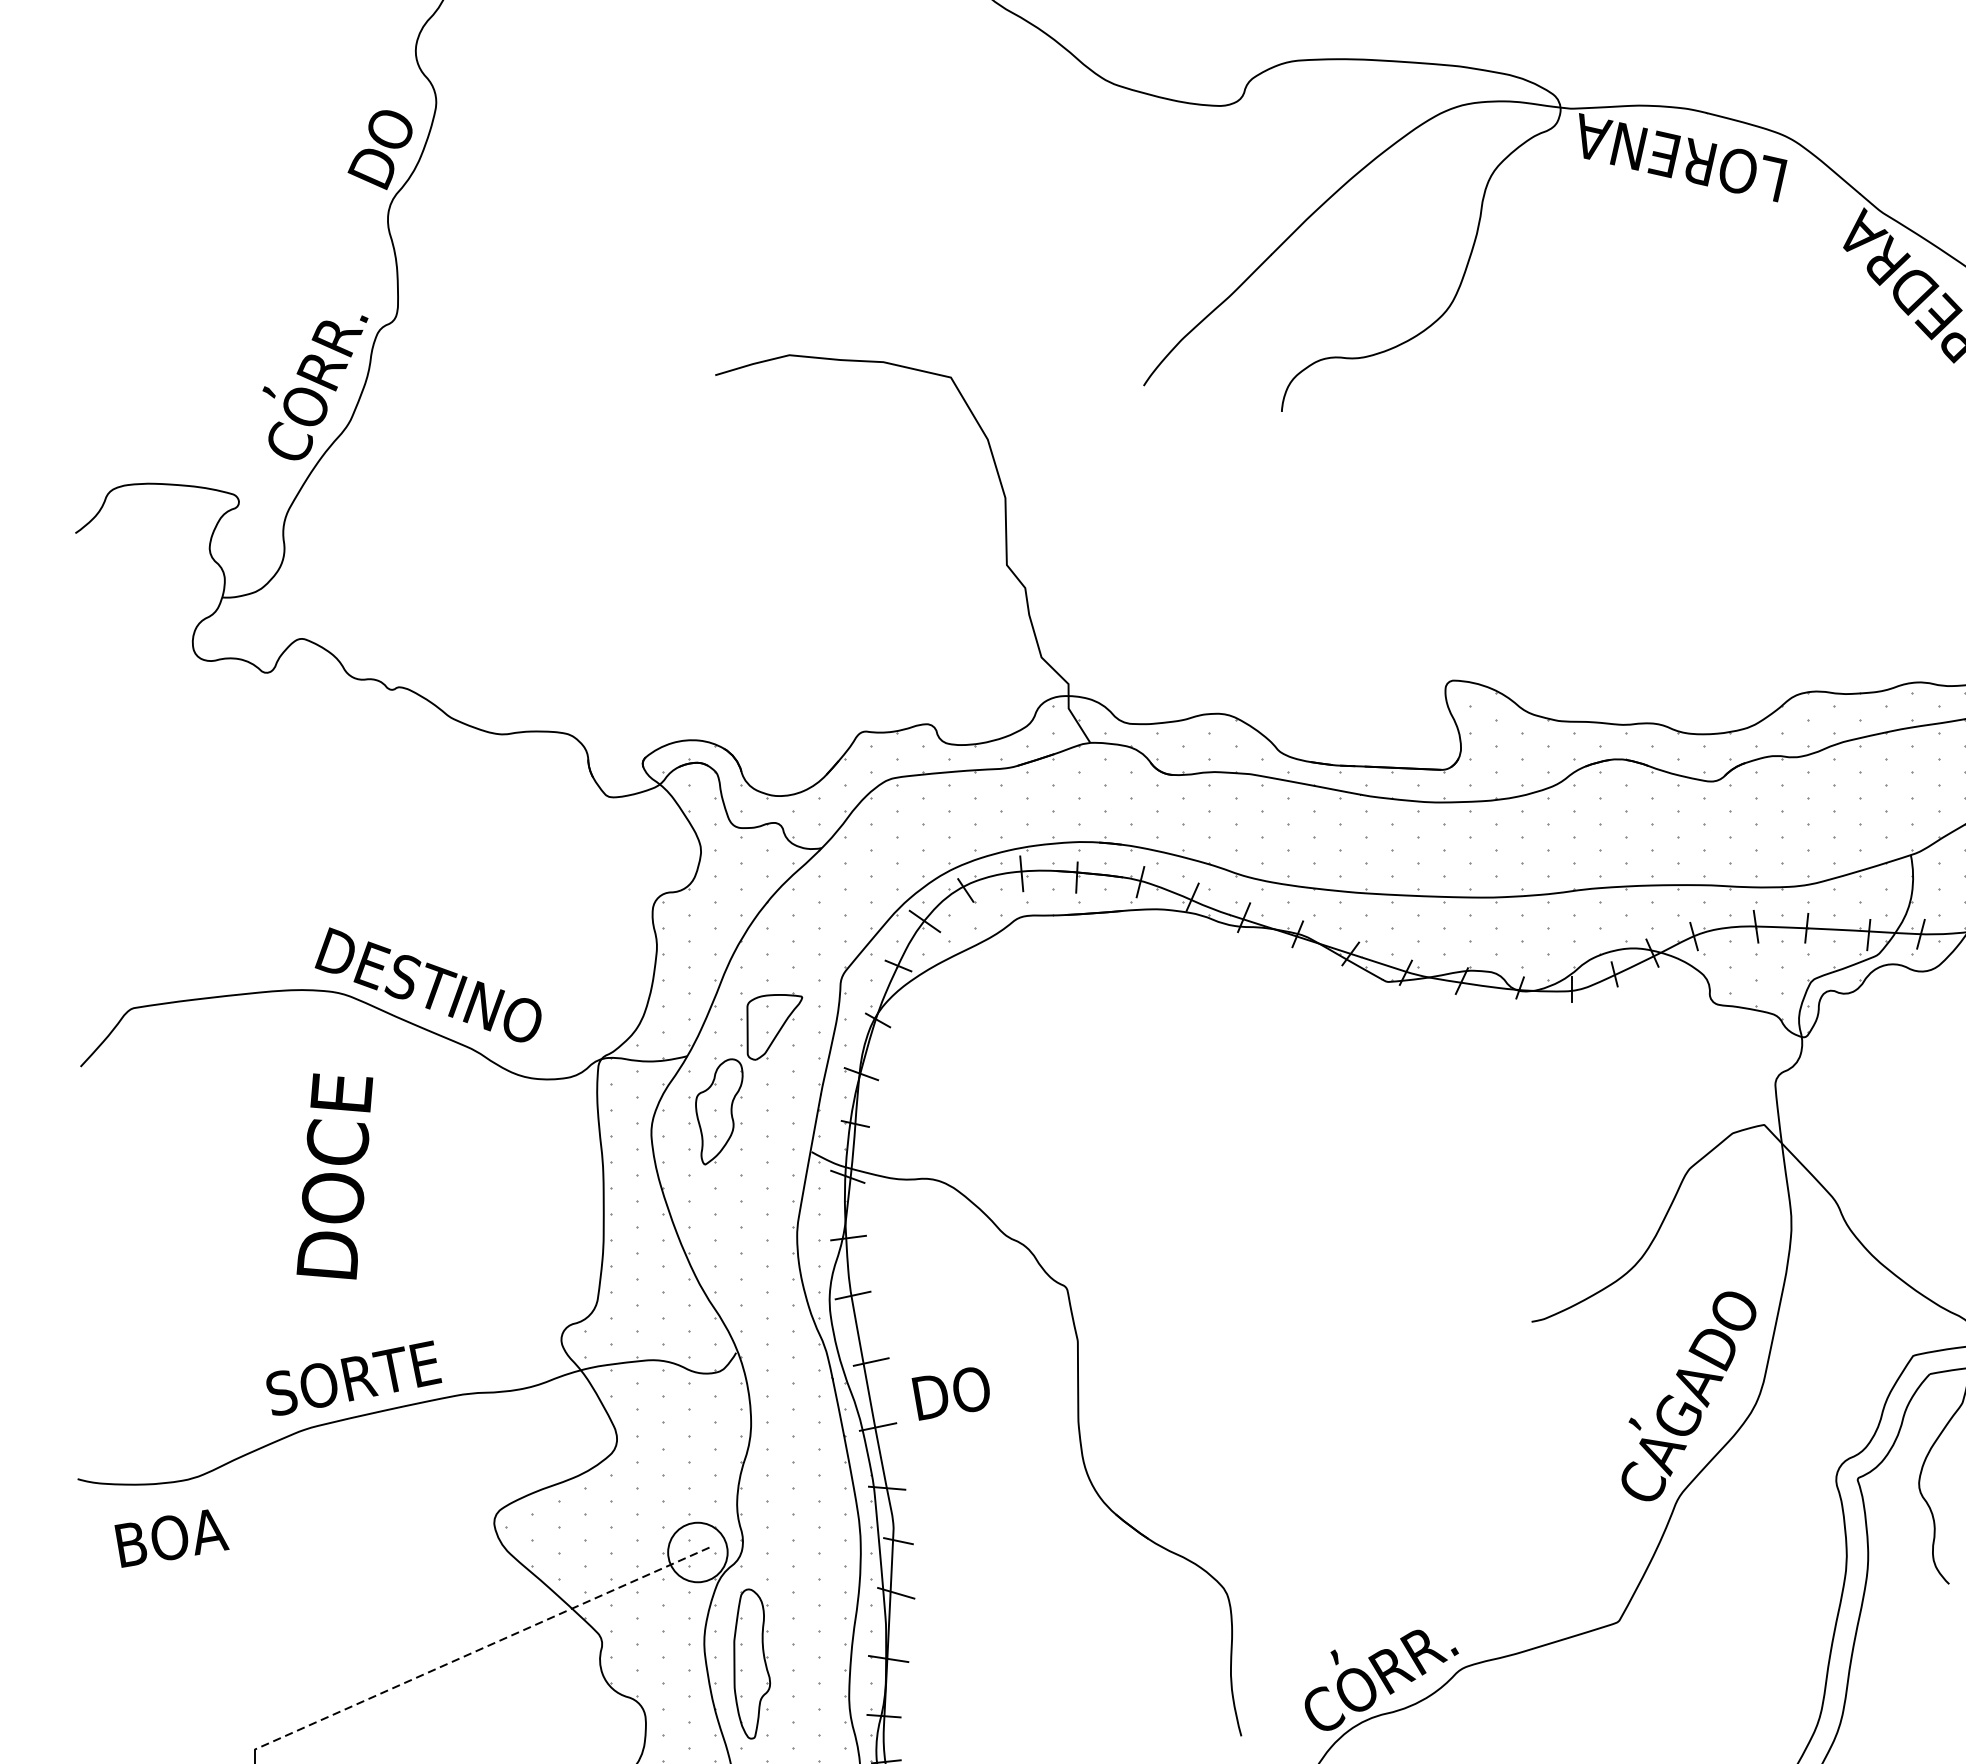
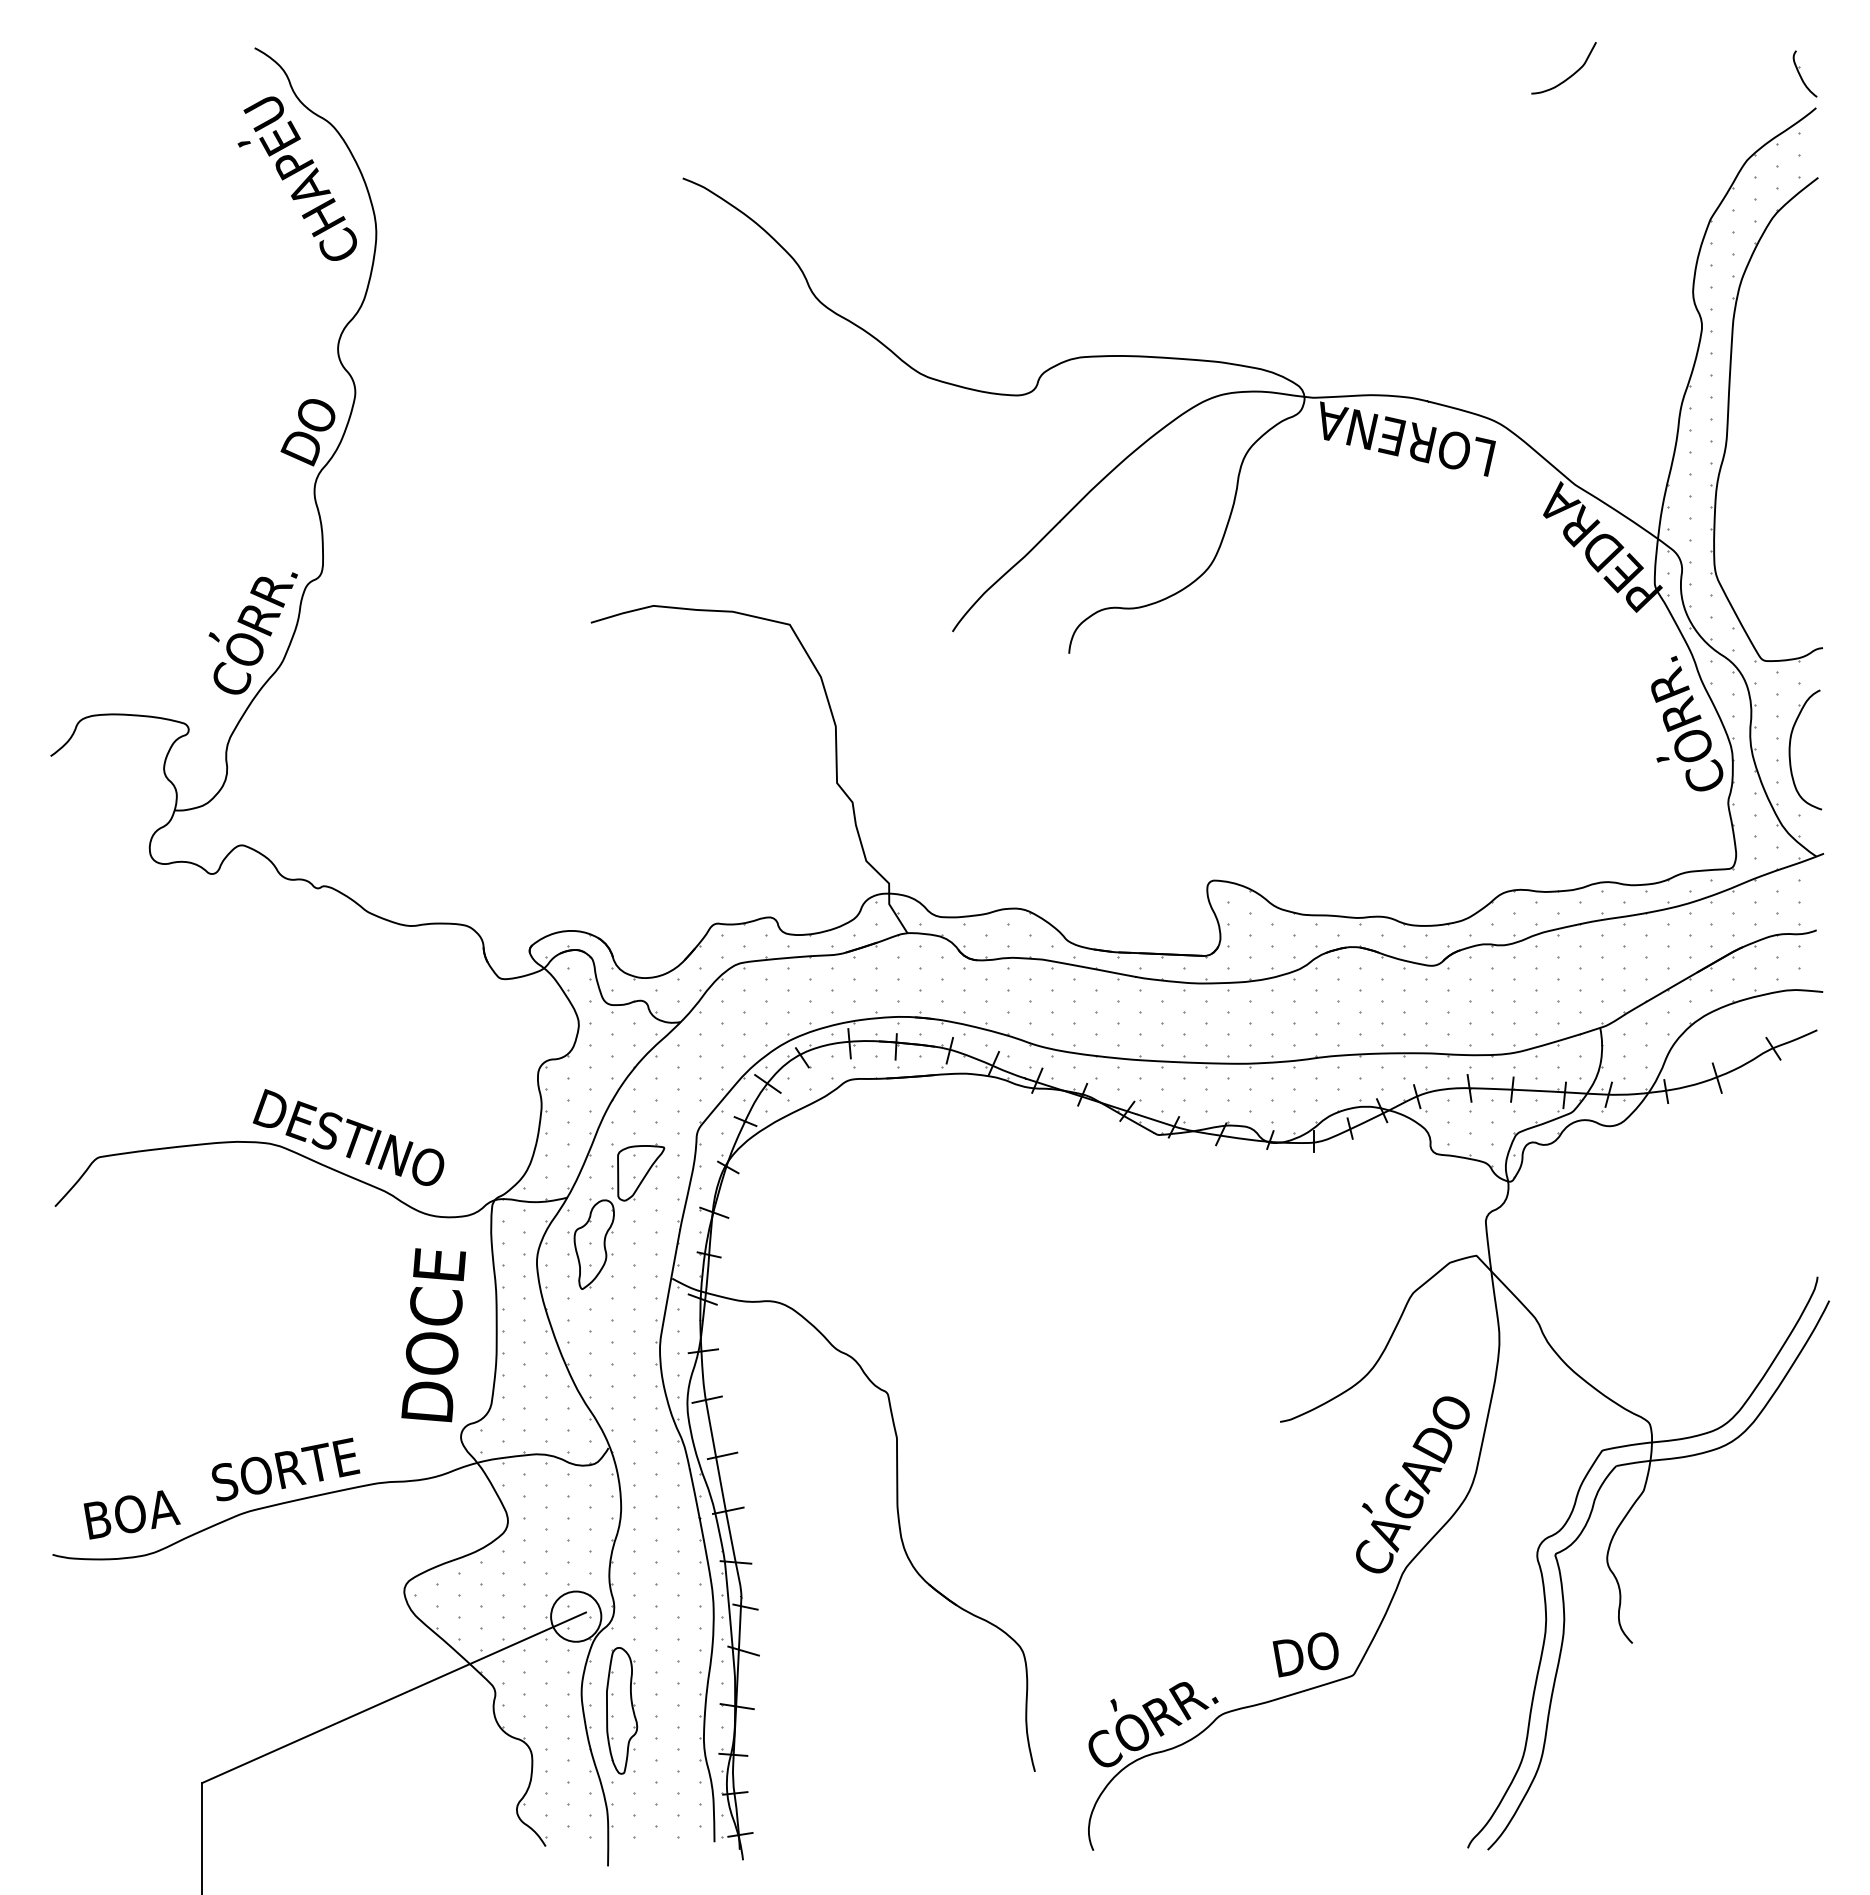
text: (334, 1176) -> (433, 1335), moved
text: (950, 1393) -> (1305, 1654), moved
text: (171, 1538) -> (131, 1514), moved
line: (482, 1648) -> (394, 1697), dashed -> solid

